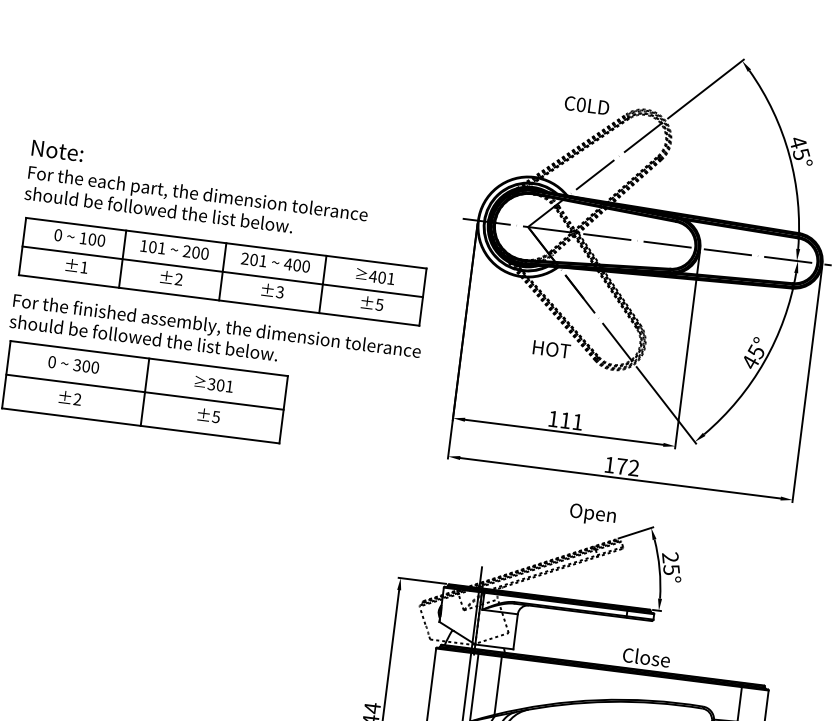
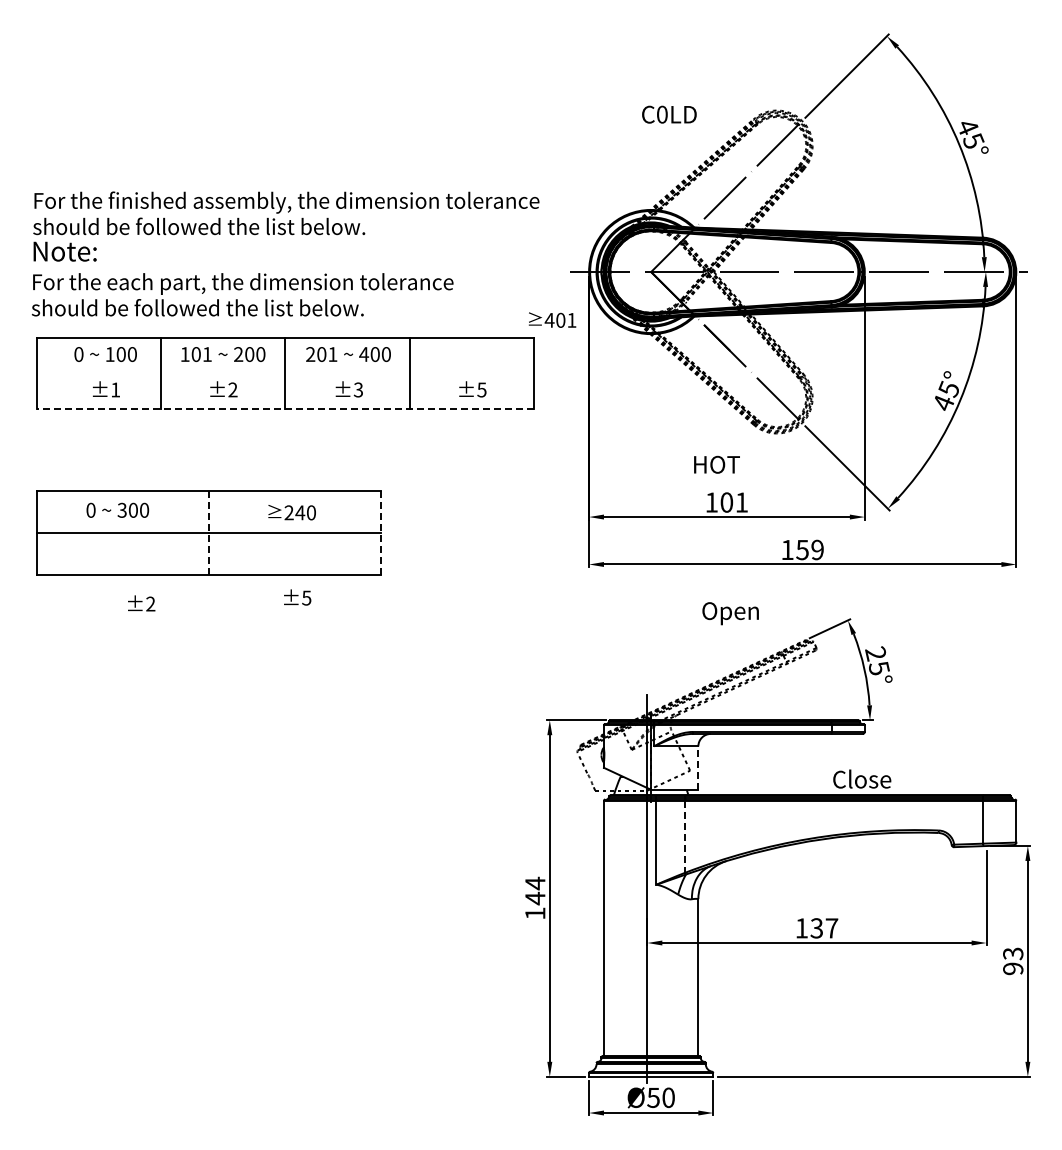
text: (587, 105) -> (669, 114), moved
line: (222, 271) -> (285, 373), removed
text: (375, 276) -> (552, 319), moved
line: (218, 300) -> (284, 409), solid -> dashed
text: (215, 336) -> (286, 213), moved
text: (551, 349) -> (716, 464), moved
text: (220, 385) -> (299, 512), 301 -> 240
line: (145, 392) -> (209, 532), solid -> dashed
text: (70, 398) -> (141, 603), moved
line: (283, 409) -> (380, 532), solid -> dashed
text: (208, 415) -> (297, 597), moved
text: (565, 420) -> (726, 502), 111 -> 101
text: (627, 467) -> (809, 550), 172 -> 159
text: (592, 514) -> (730, 613), moved
line: (515, 632) -> (698, 768), solid -> dashed
line: (498, 685) -> (685, 836), solid -> dashed

